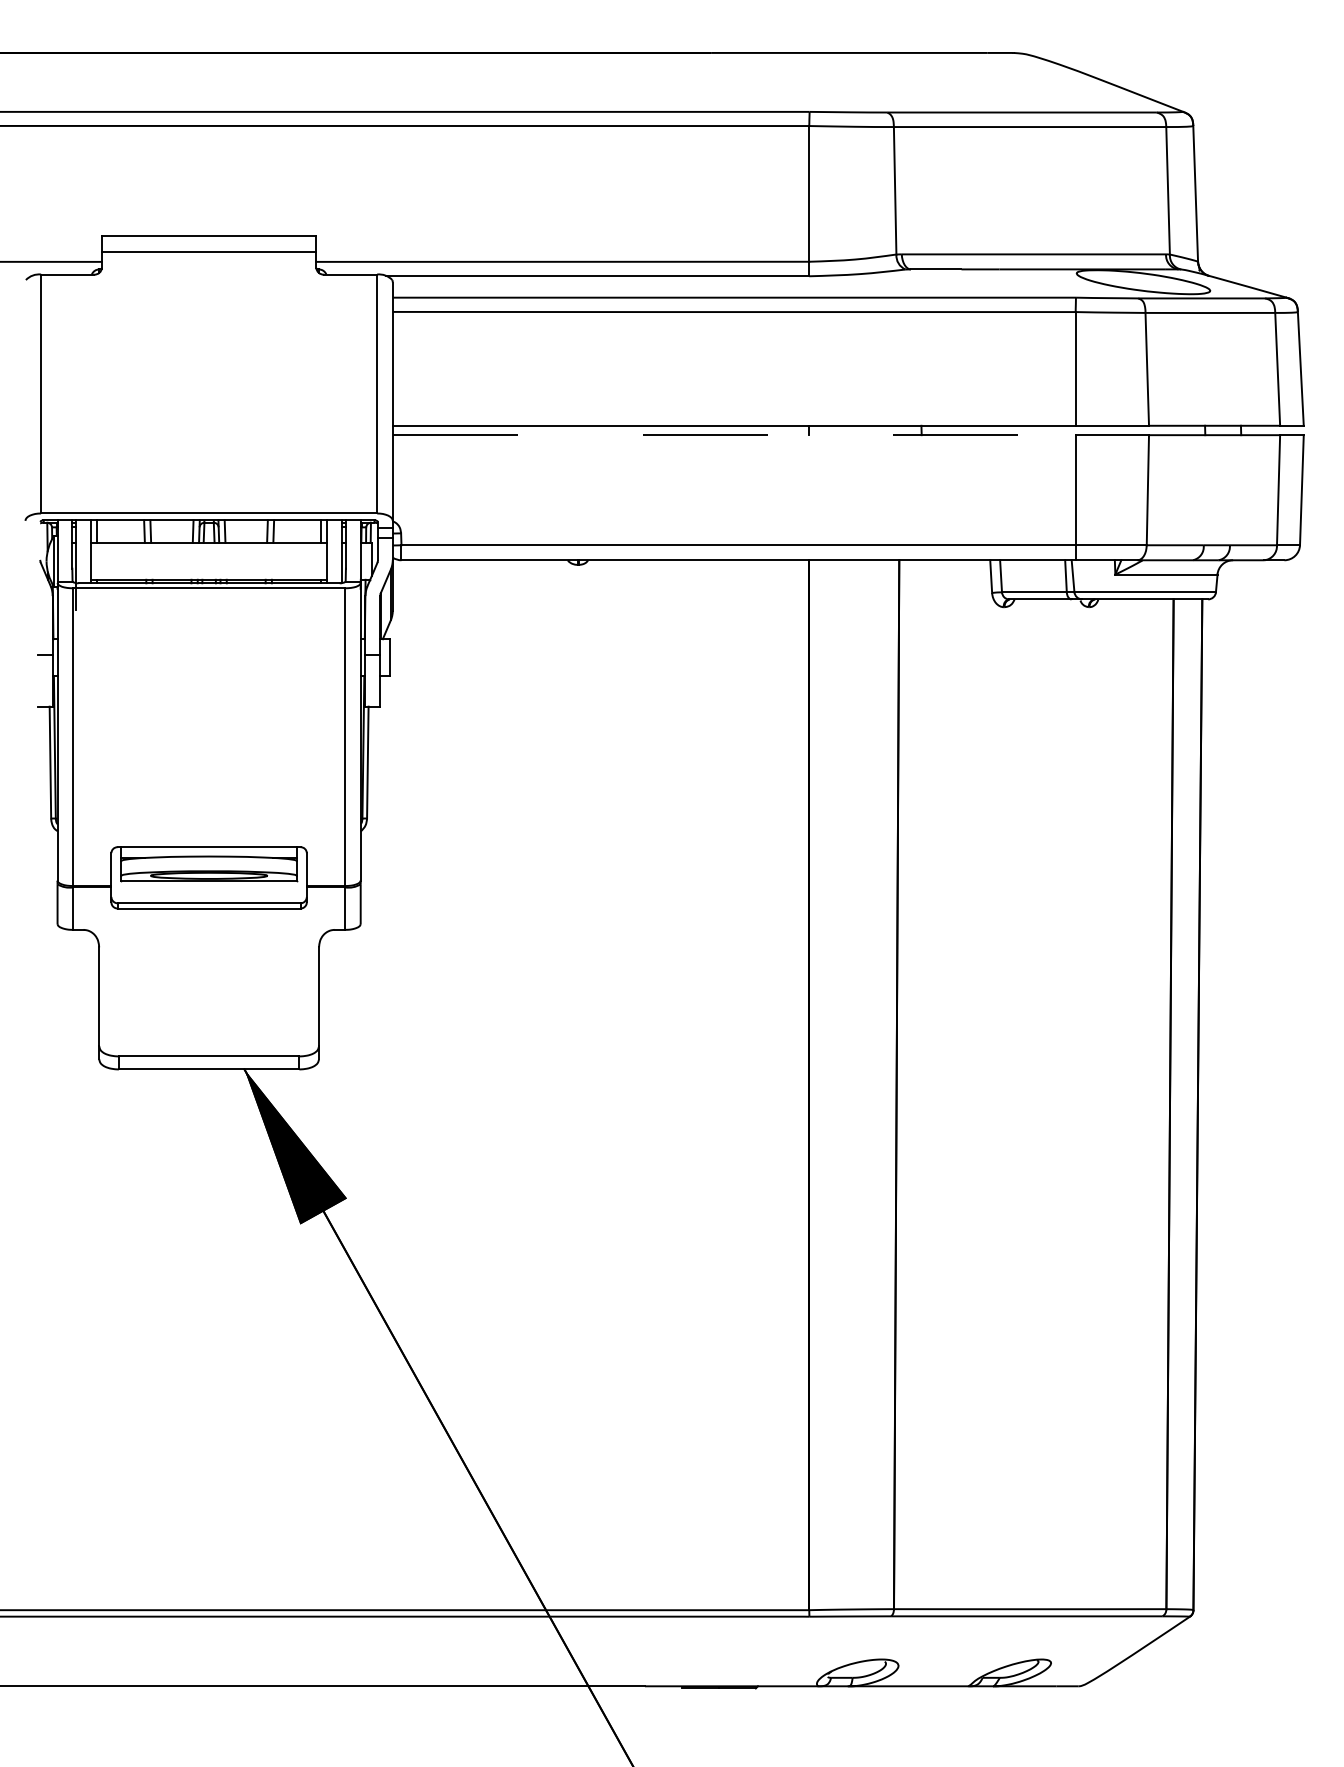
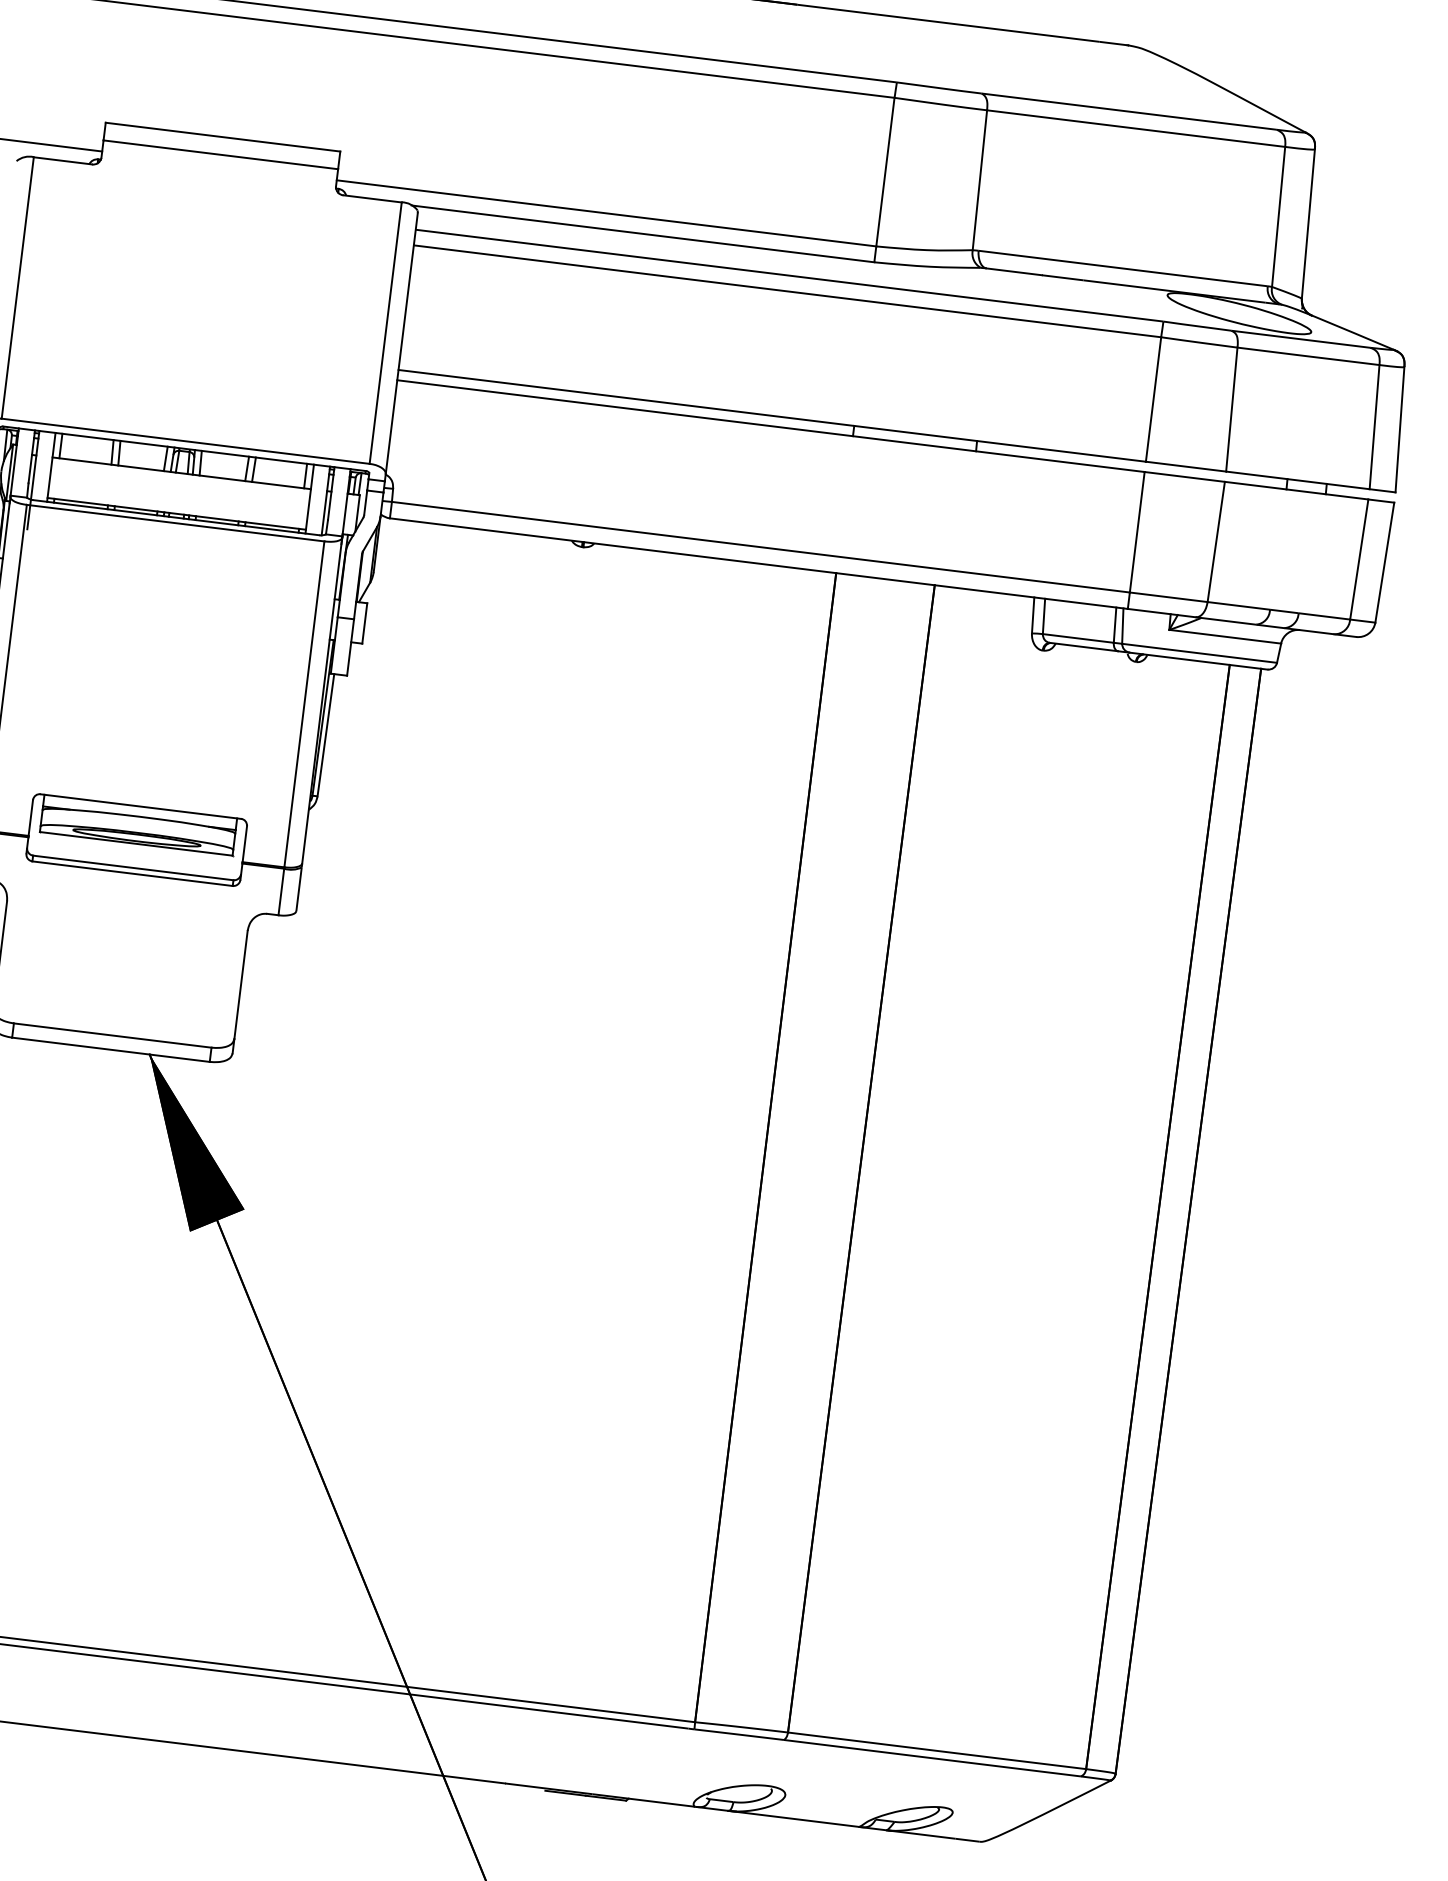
line: (734, 435) -> (771, 426), dashed -> solid

